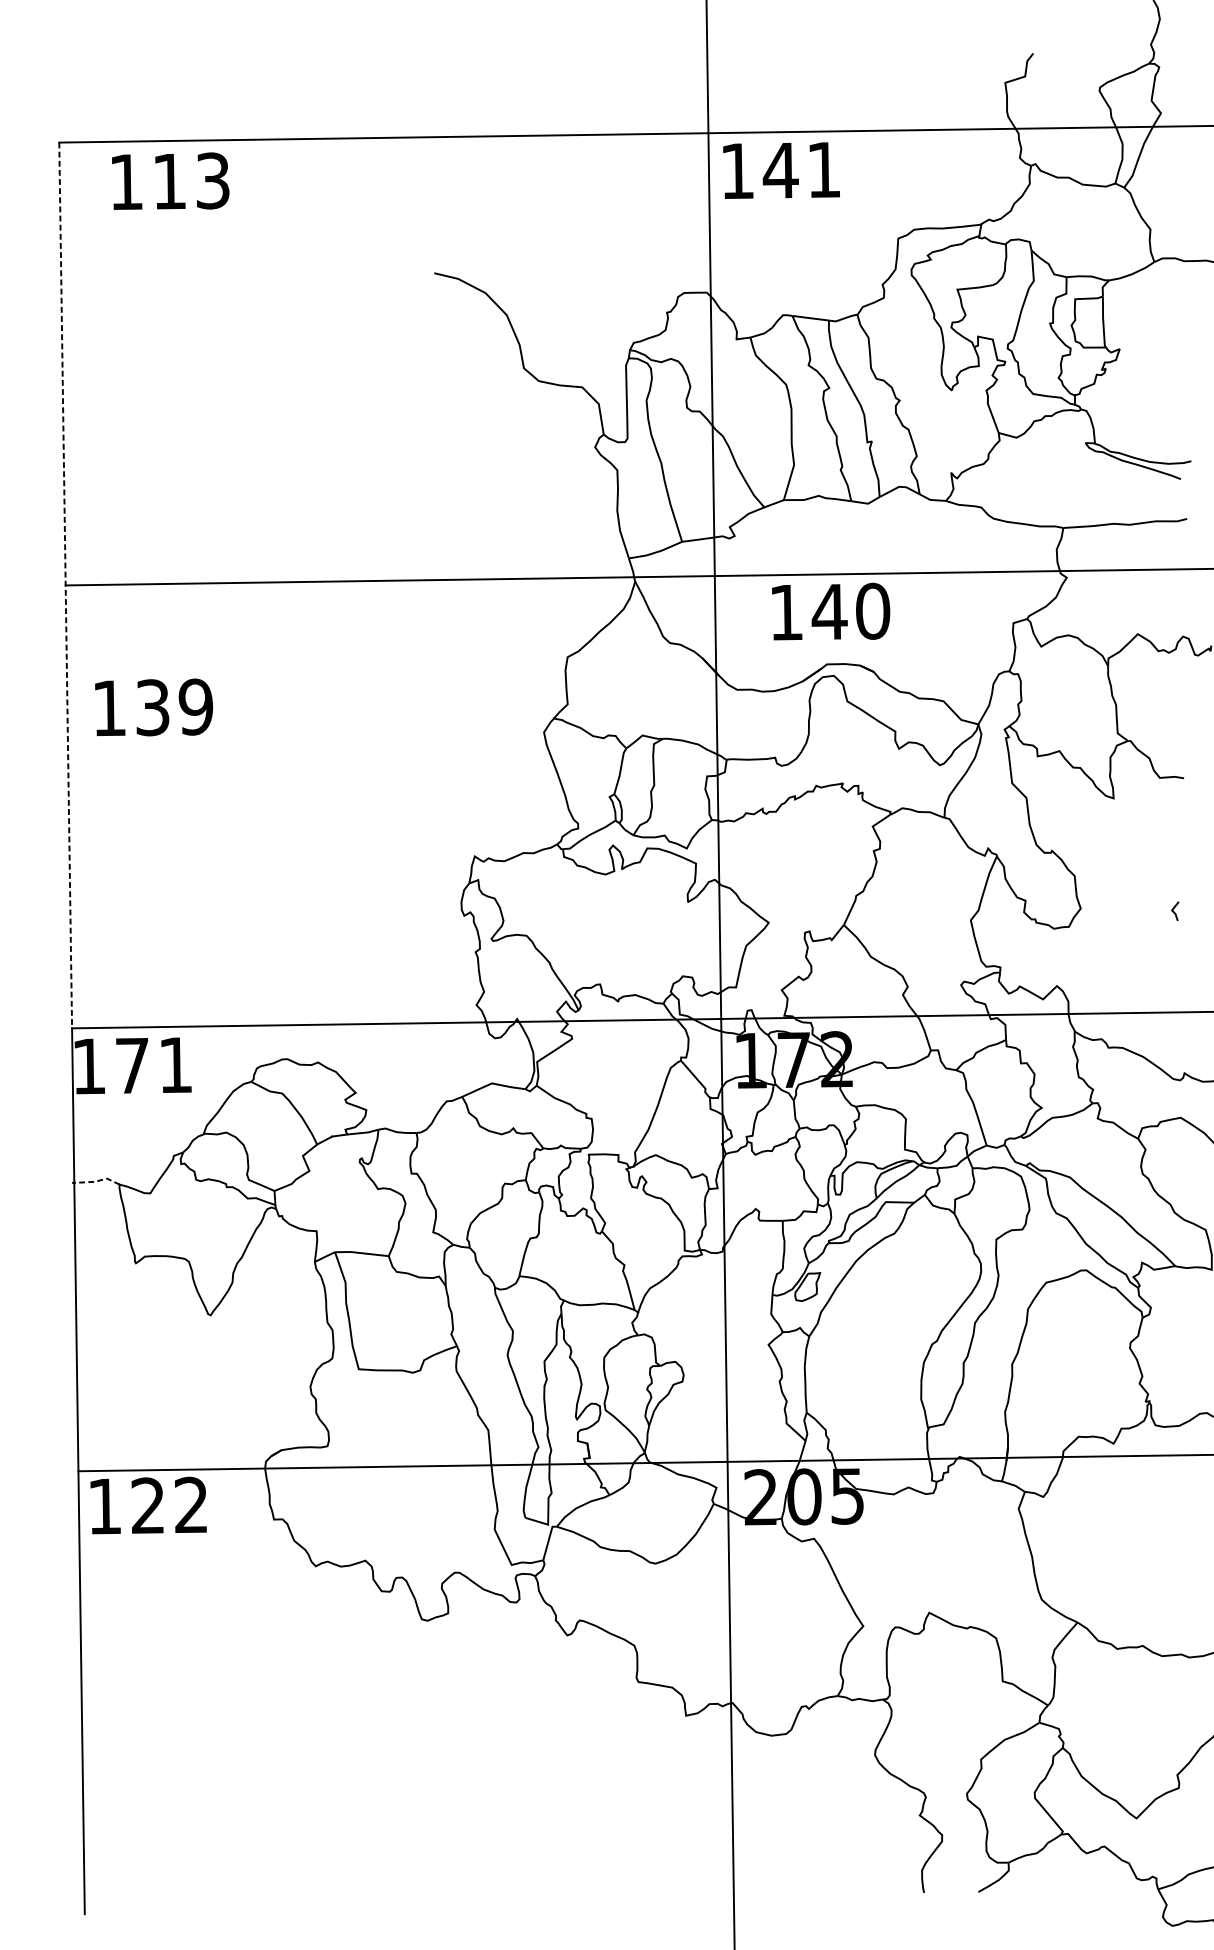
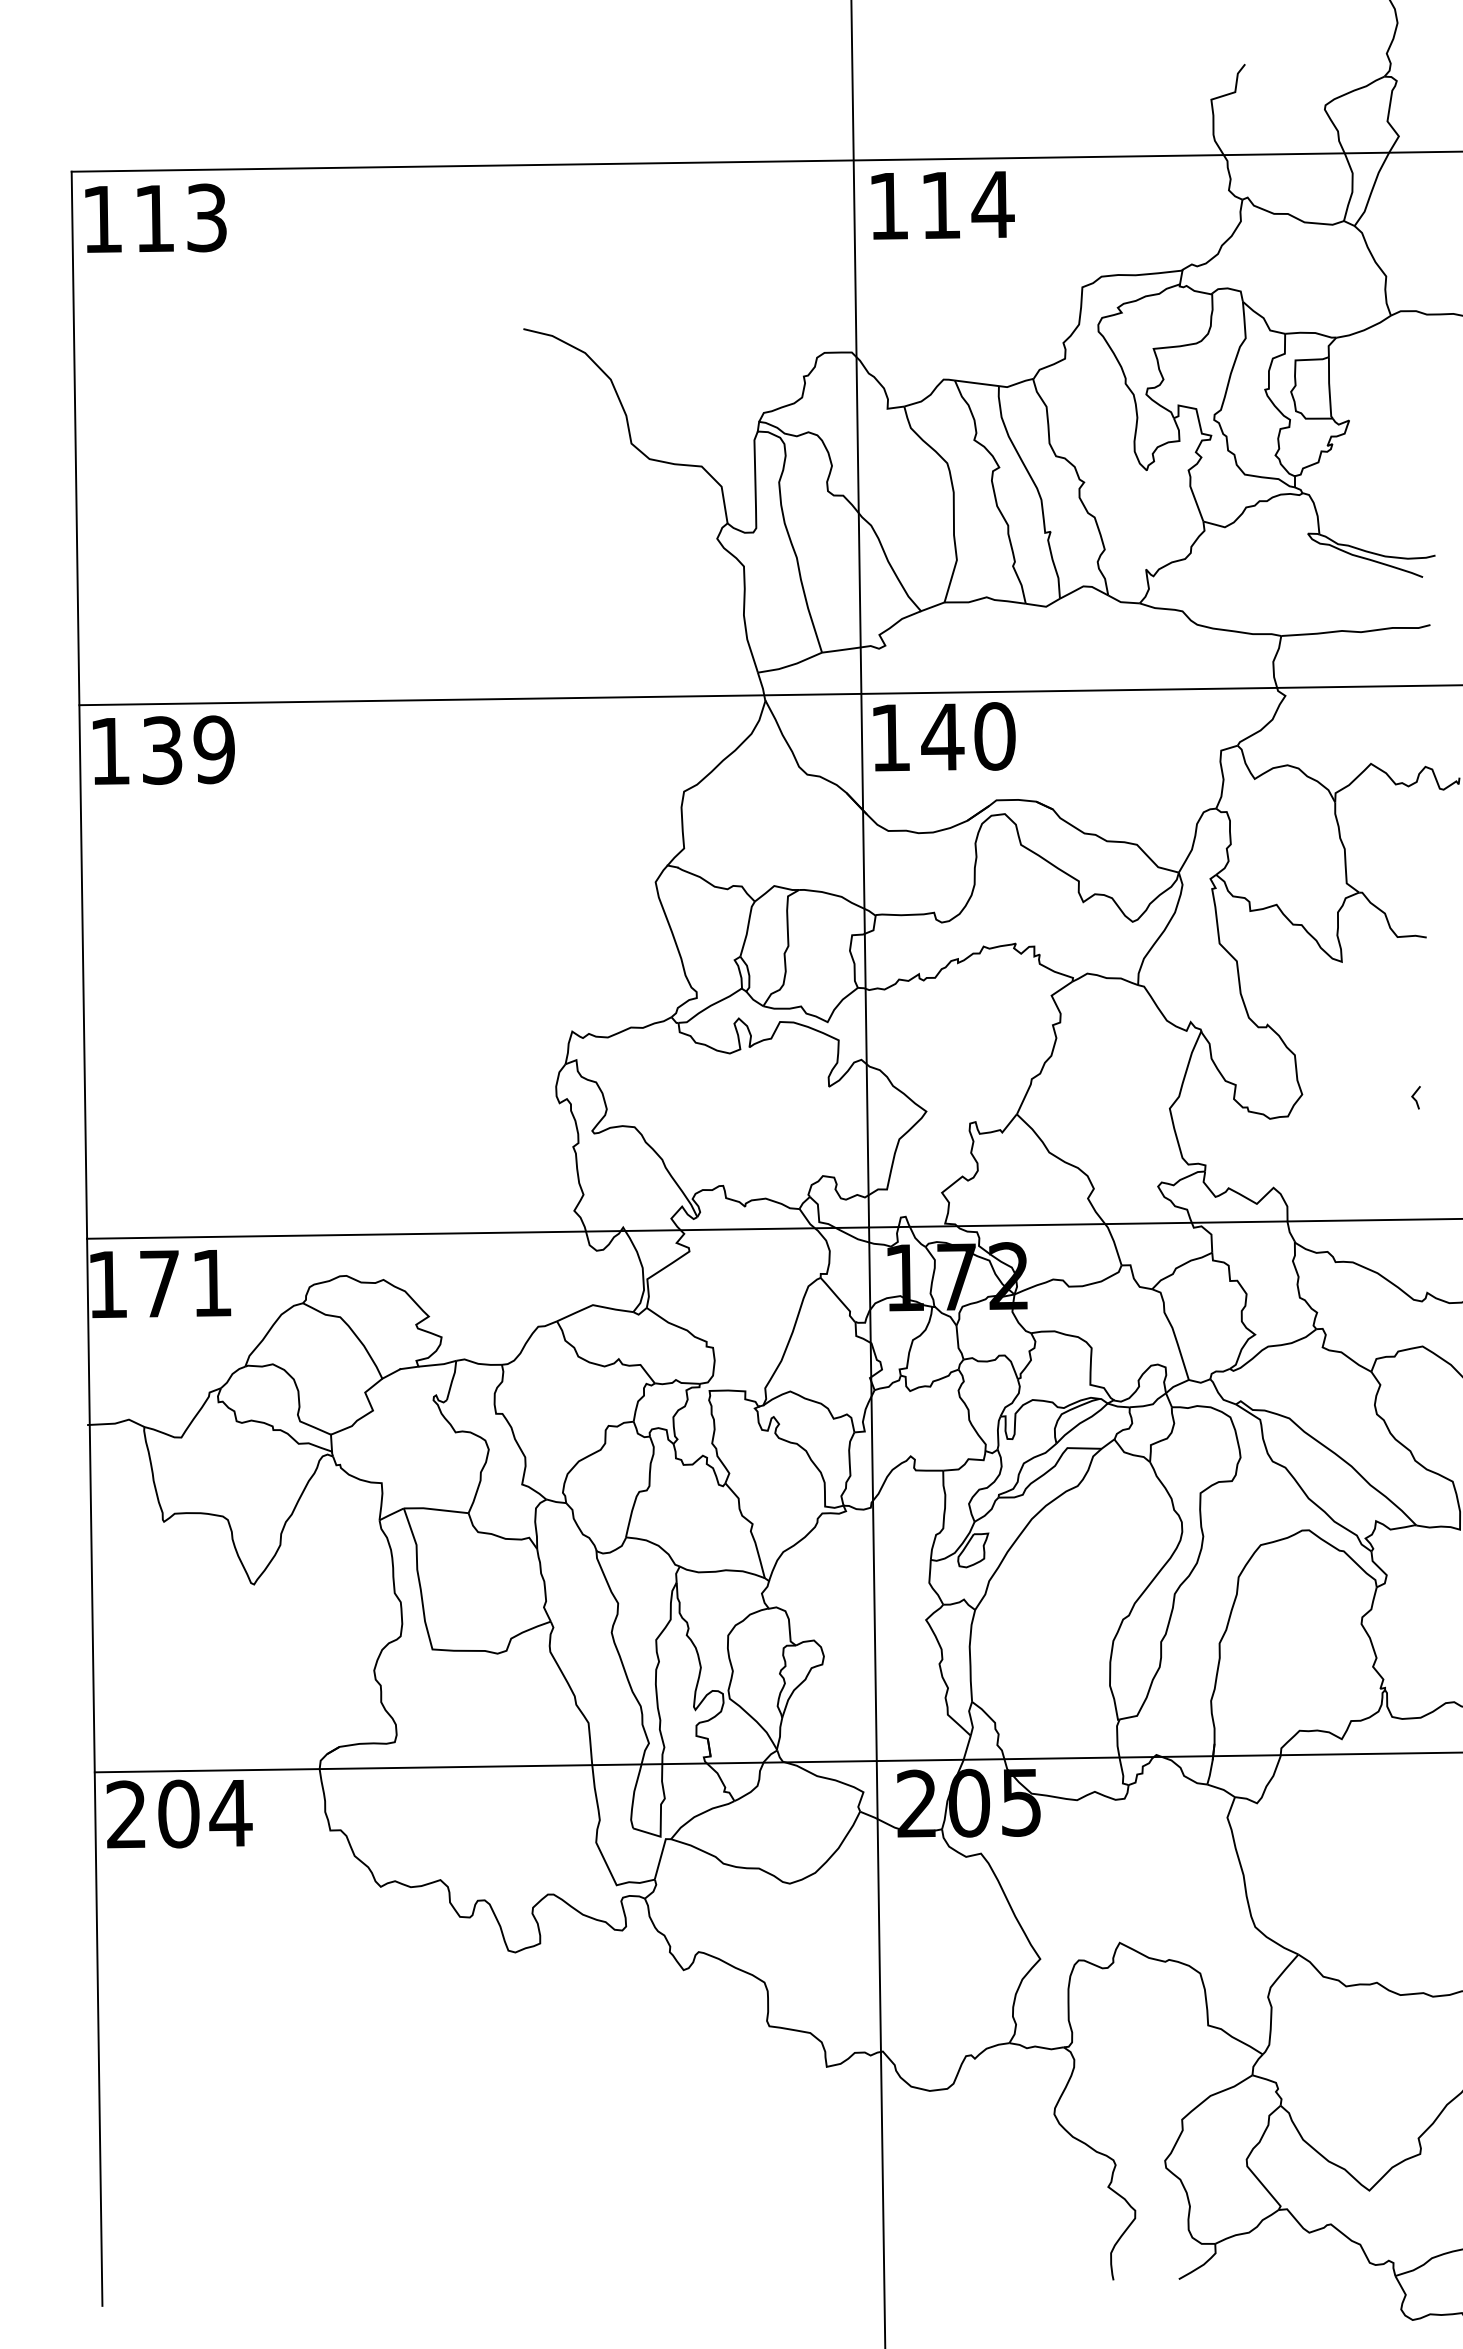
text: (802, 169) -> (966, 204), 141 -> 114
text: (170, 180) -> (155, 217), moved
line: (65, 585) -> (79, 705), dashed -> solid
text: (831, 611) -> (944, 736), moved
text: (153, 706) -> (163, 749), moved
line: (96, 1181) -> (116, 1423), dashed -> solid
text: (148, 1505) -> (179, 1813), 122 -> 204

